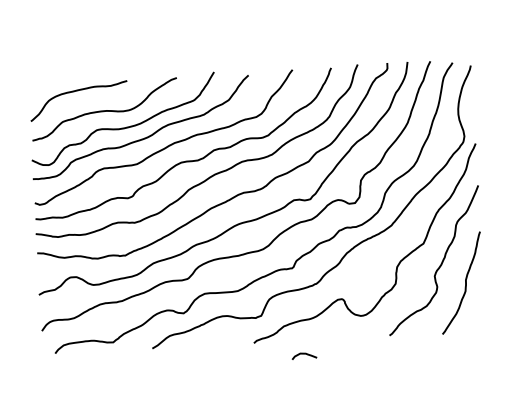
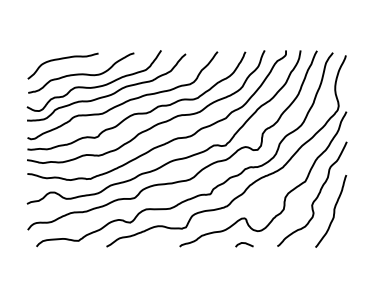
curve: (304, 354) -> (244, 243), moved

